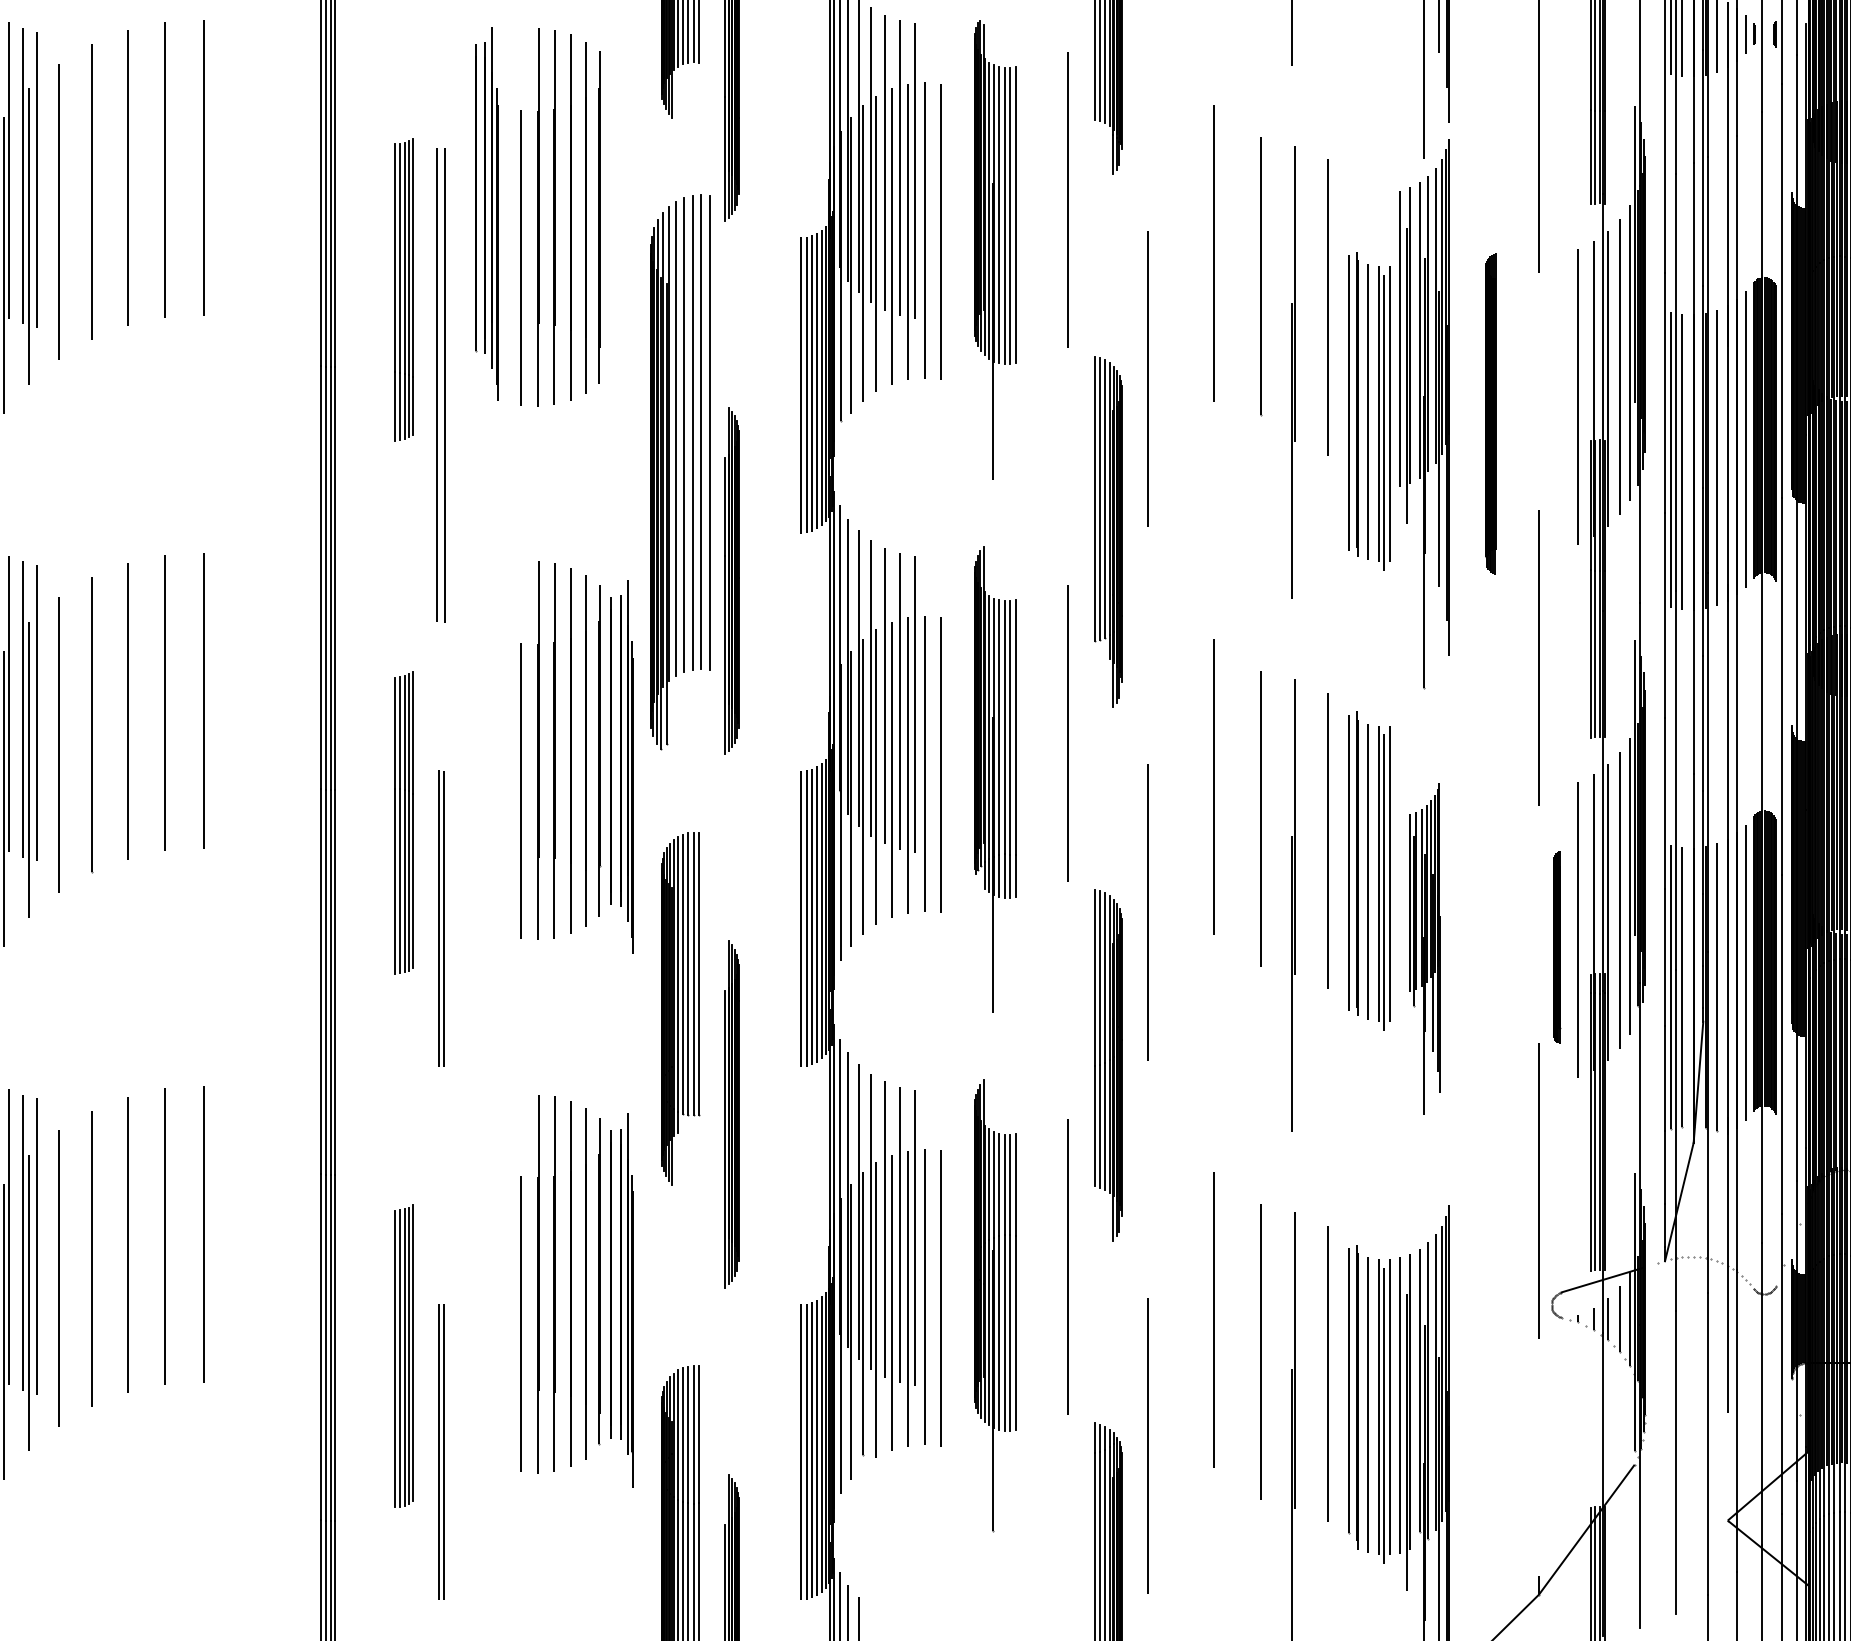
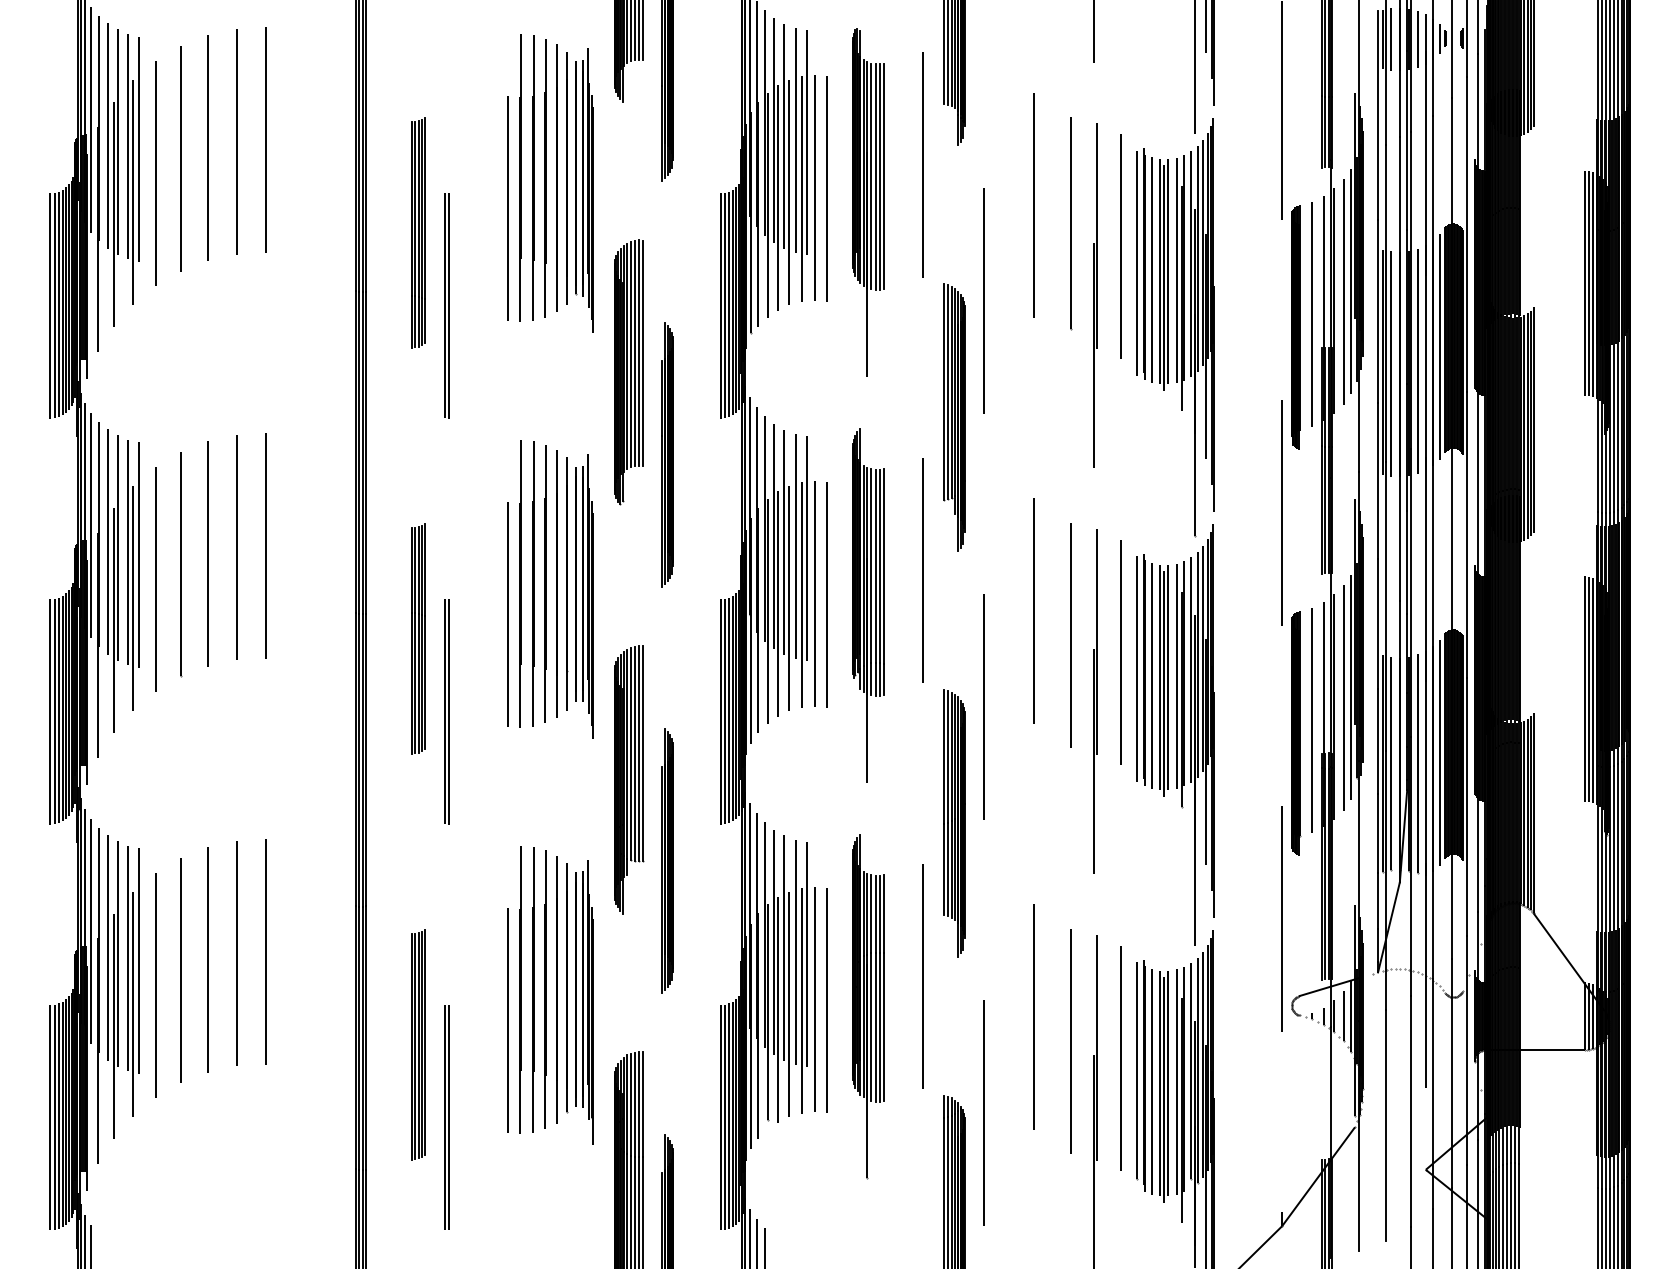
part: (486, 214) -> (584, 190), moved
part: (441, 384) -> (446, 305), size x0.62
part: (1368, 411) -> (1152, 269), moved
part: (1490, 413) -> (1295, 327), moved
part: (680, 473) -> (628, 372), size x0.62
part: (1557, 947) -> (1296, 733), size x1.67
part: (1425, 948) -> (1195, 734), size x1.67

